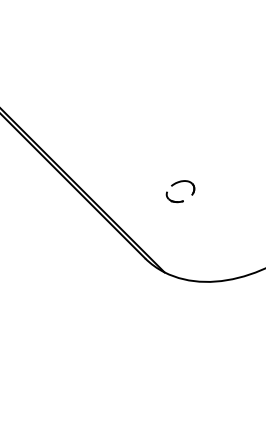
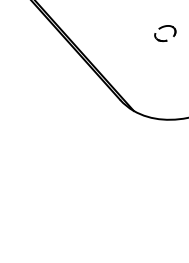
part: (178, 183) -> (164, 27), moved

